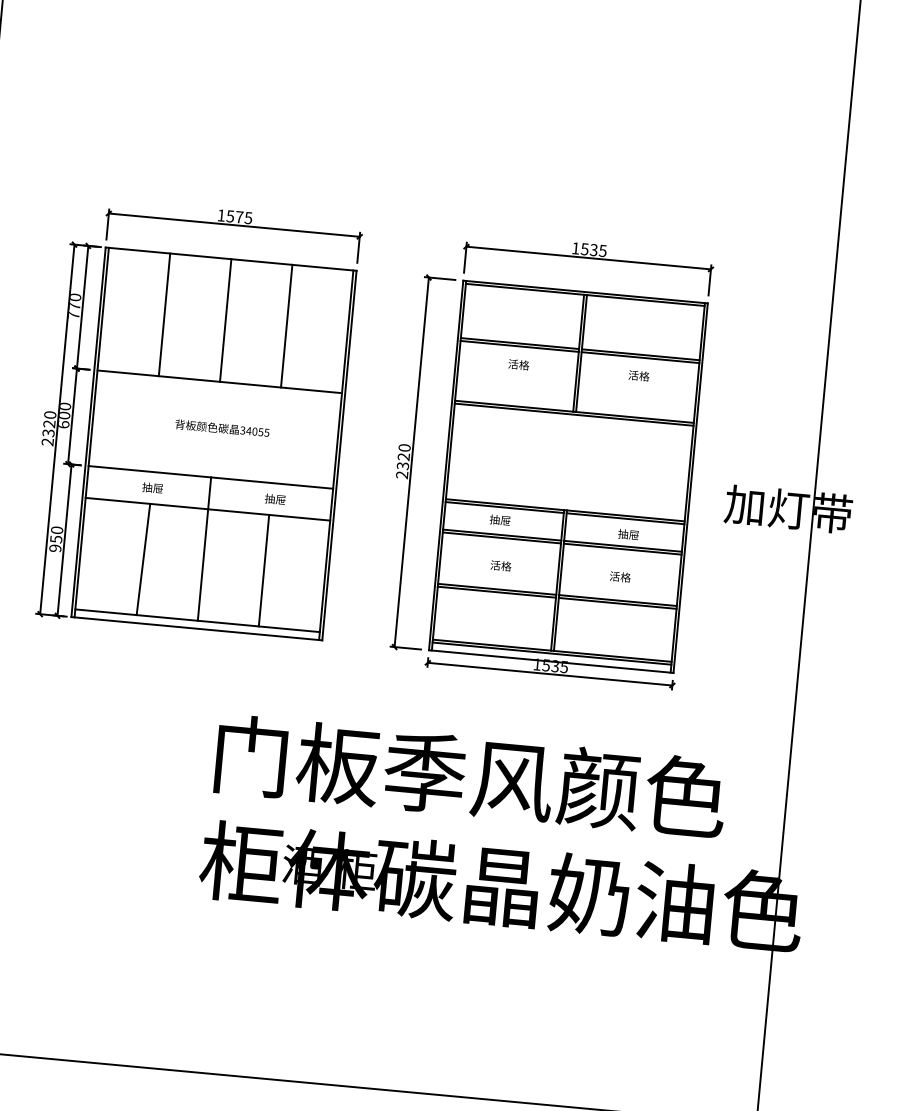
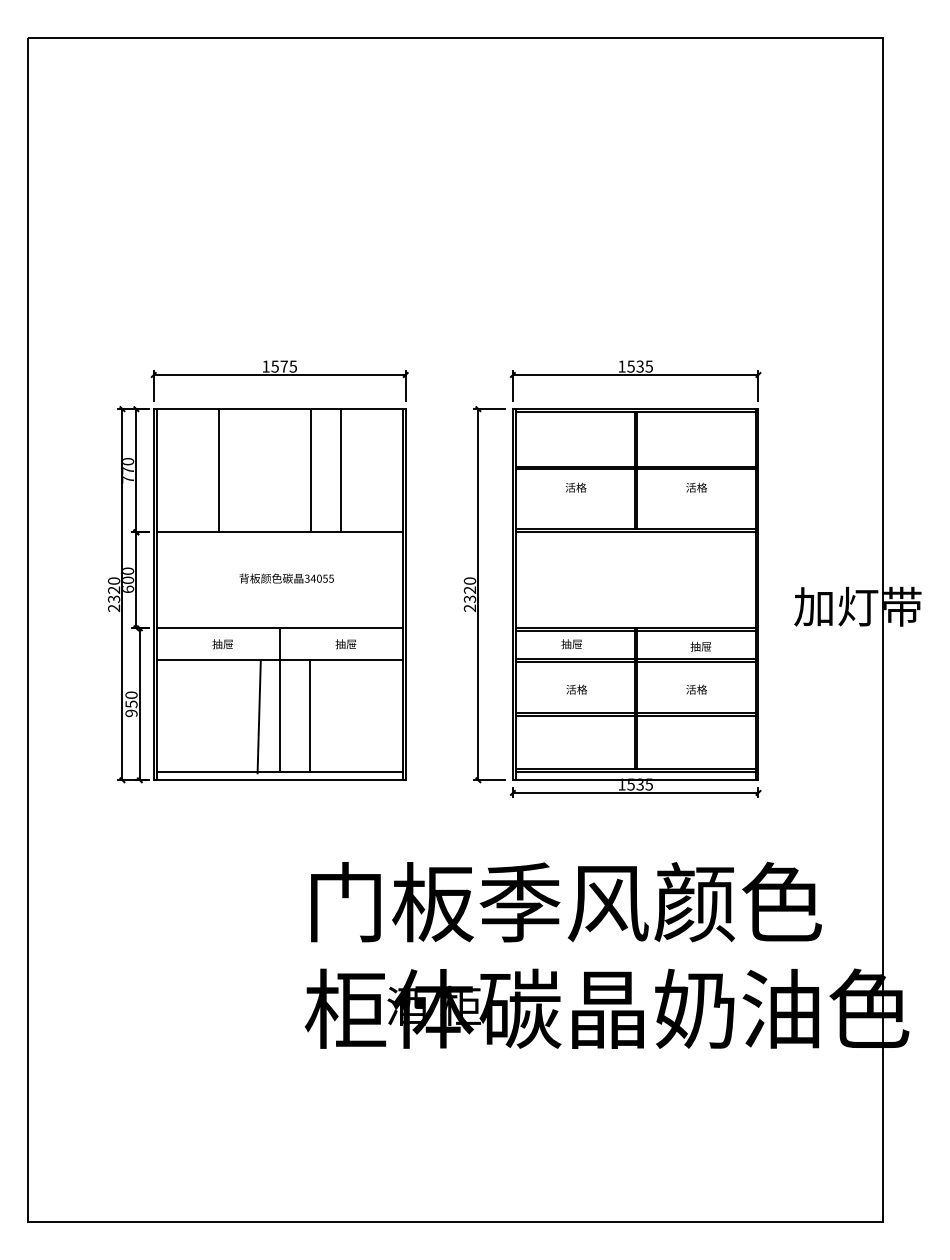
line: (226, 320) -> (311, 470), moved
line: (142, 559) -> (258, 717), moved
line: (264, 570) -> (310, 716), moved

